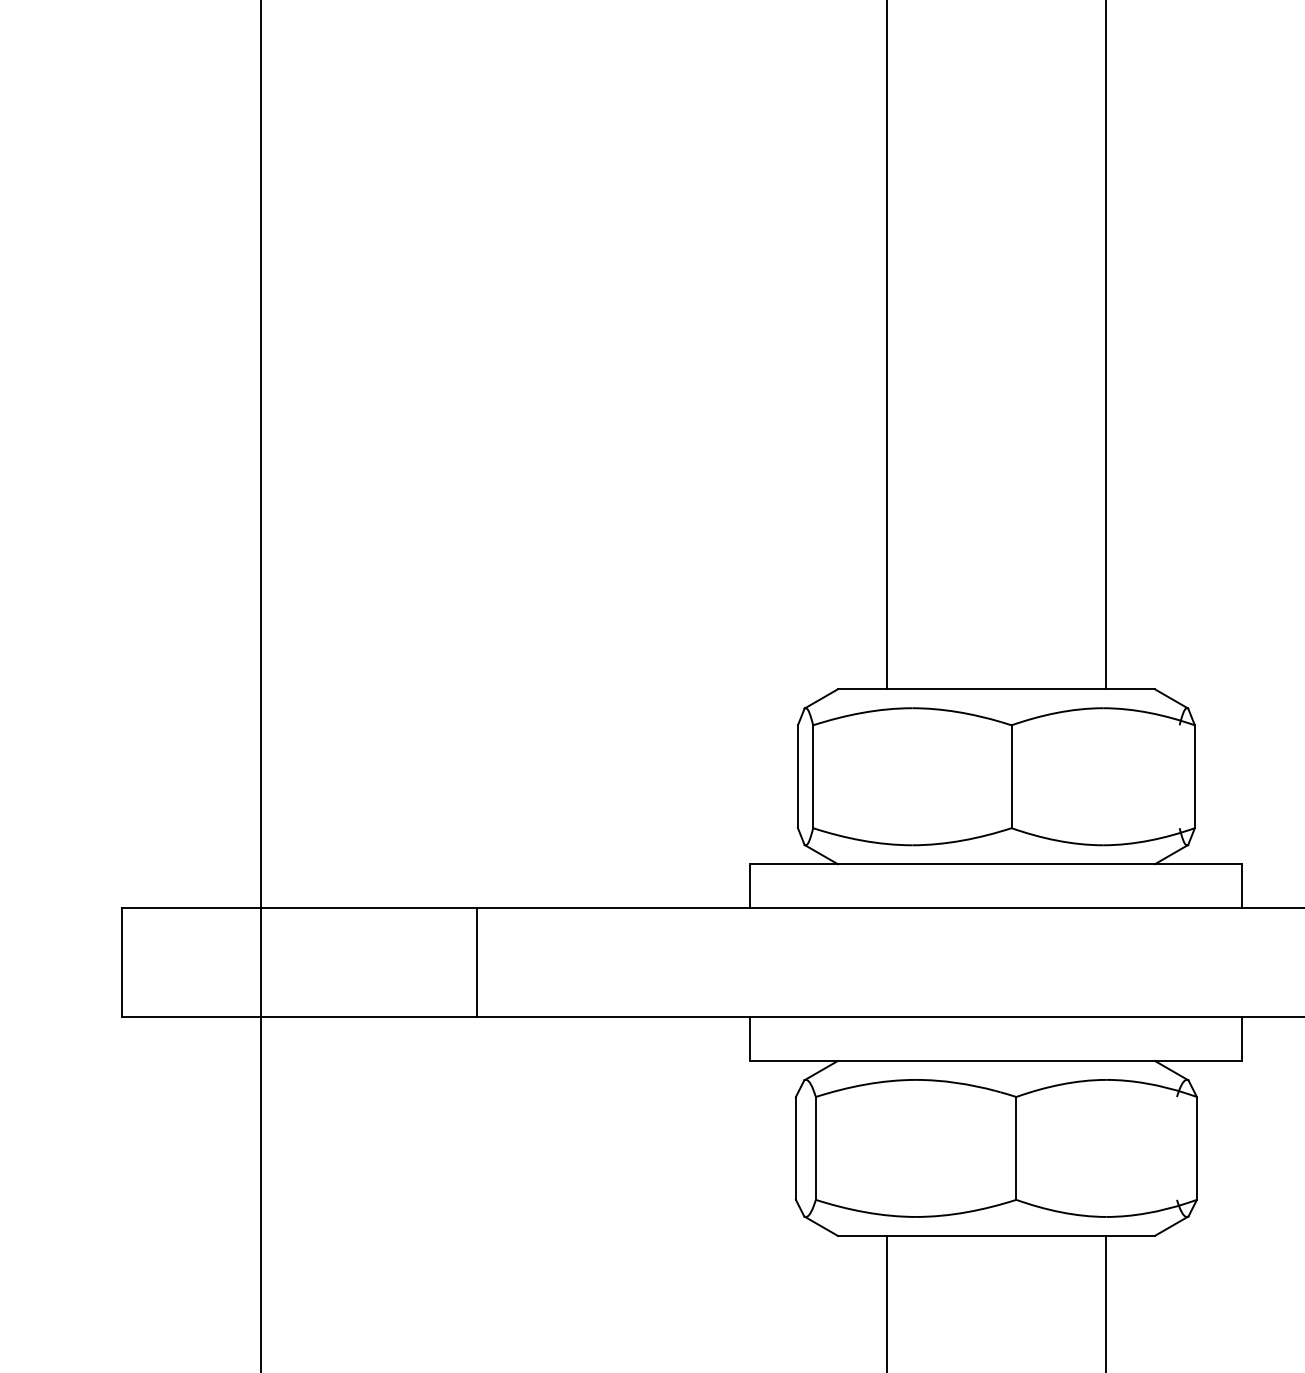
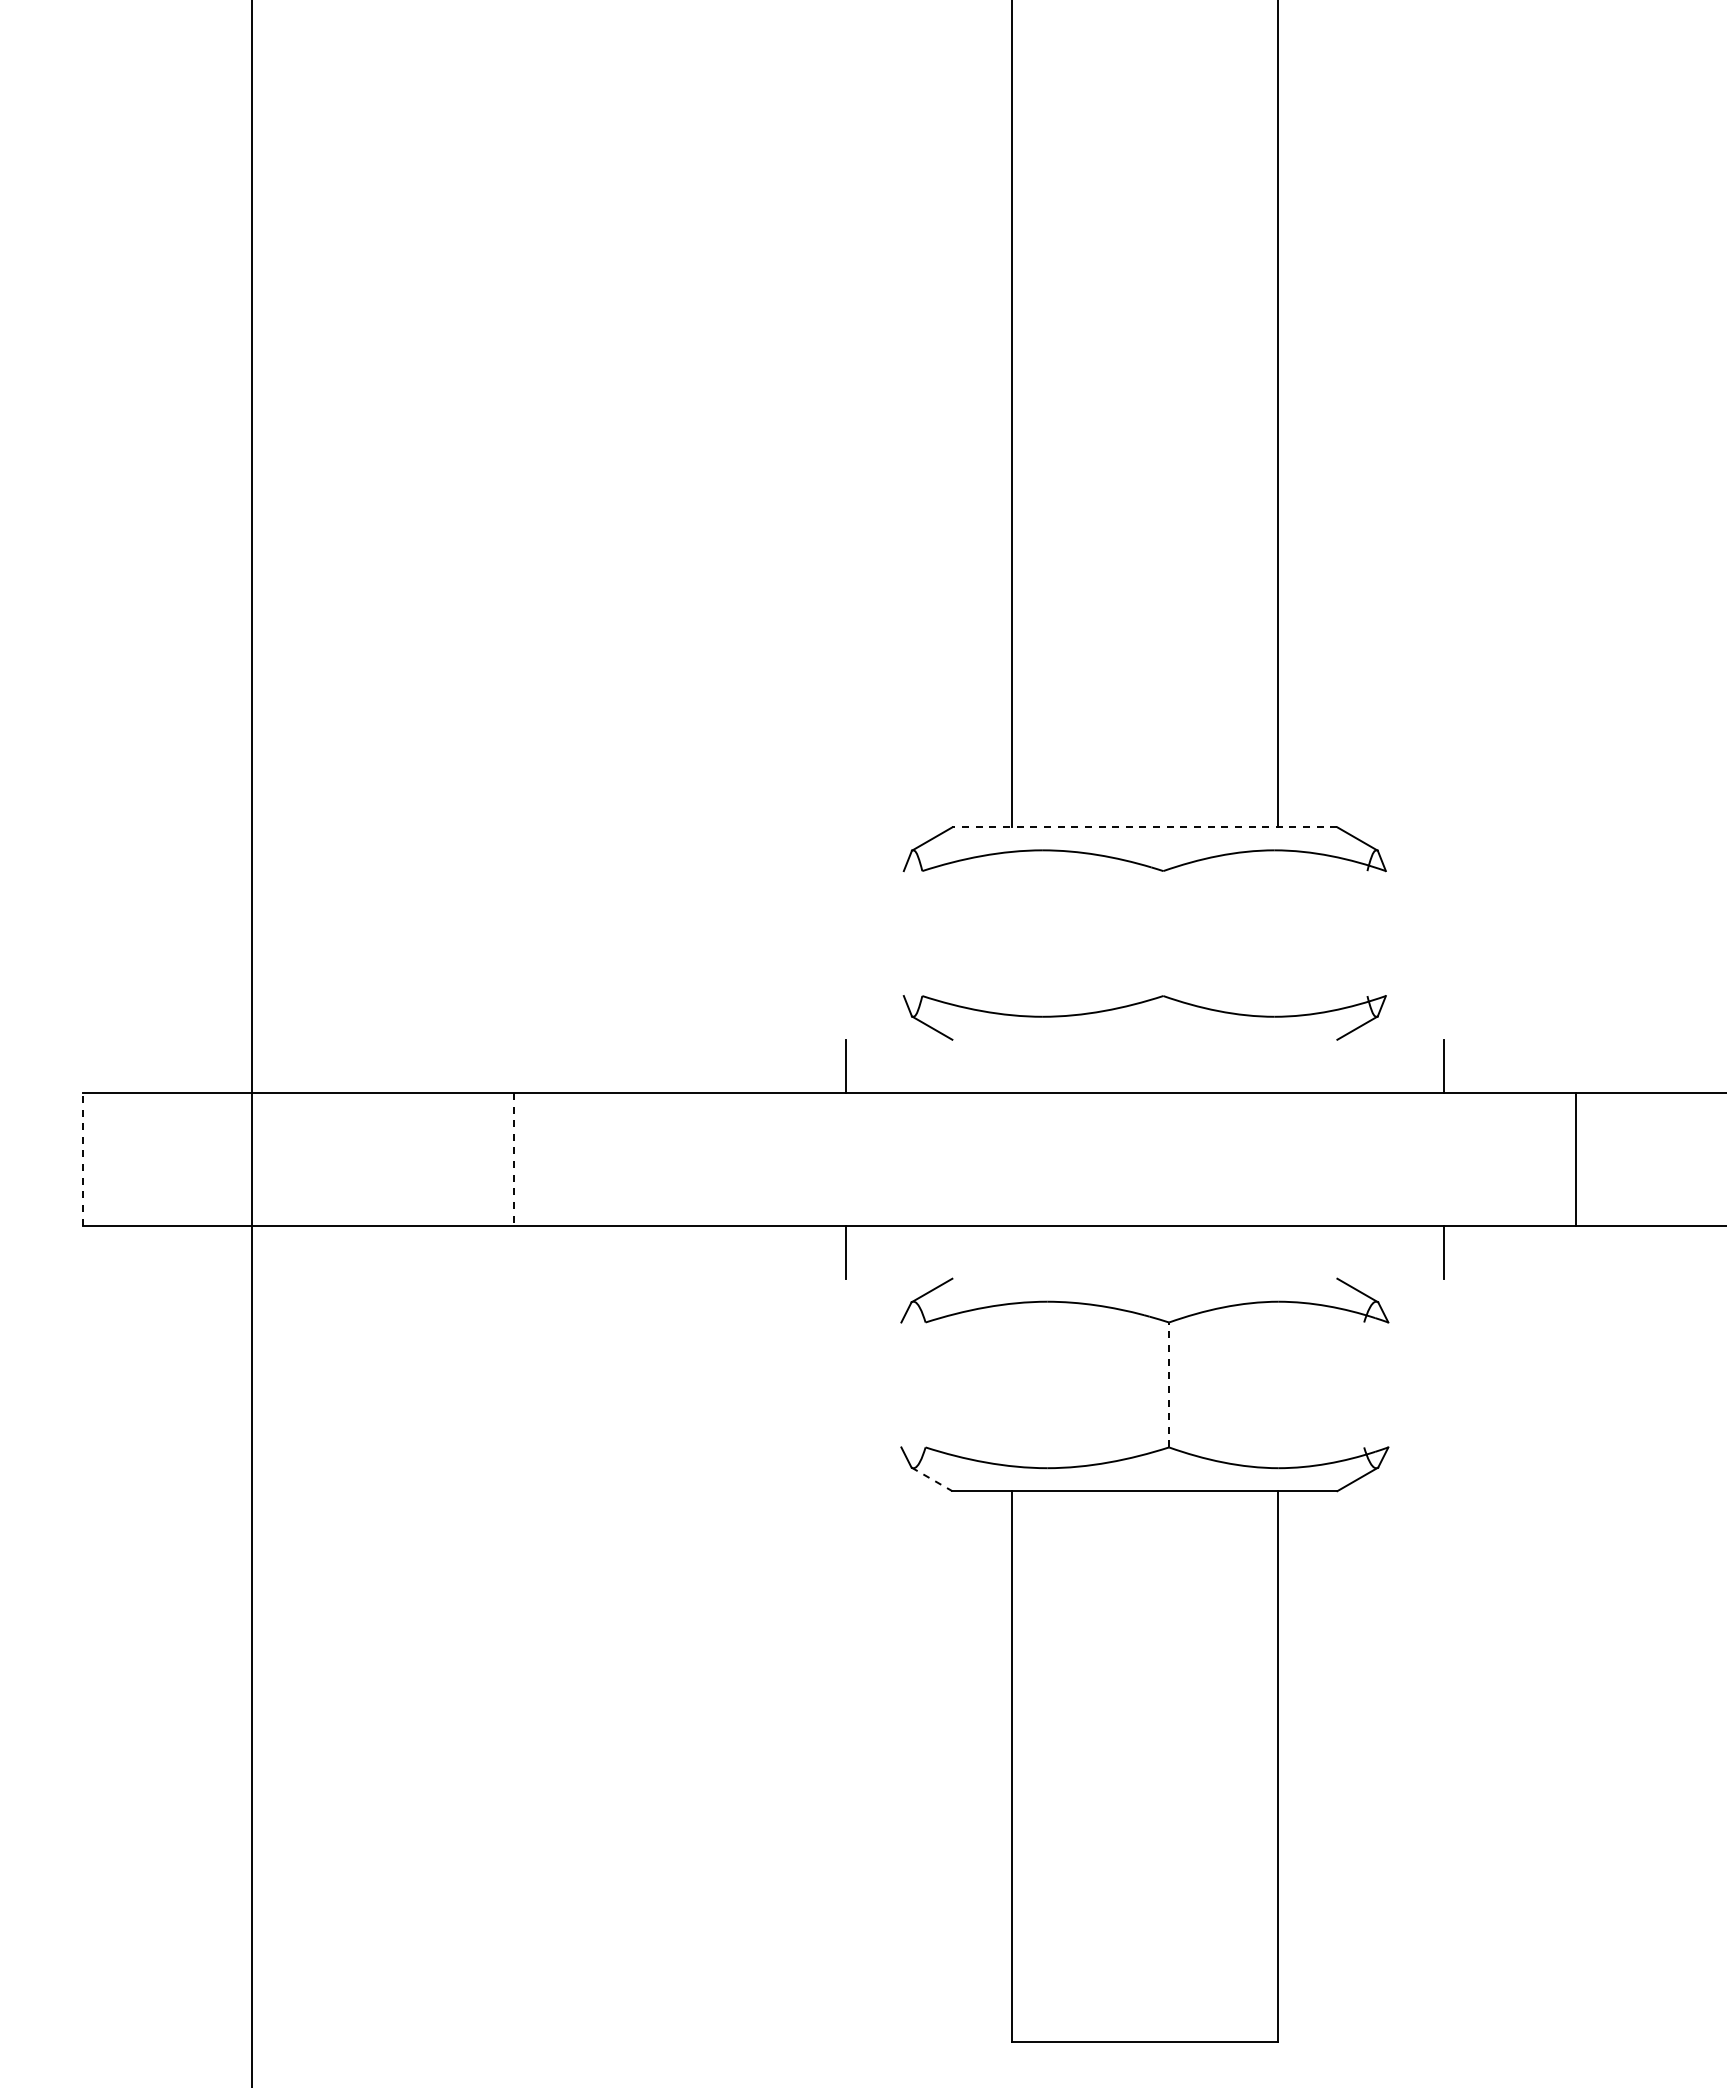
line: (996, 689) -> (1144, 827), solid -> dashed
line: (797, 776) -> (903, 933), removed
line: (813, 776) -> (922, 933), removed
line: (1011, 776) -> (1163, 933), removed
line: (1194, 776) -> (1385, 933), removed
line: (996, 863) -> (1144, 1039), removed
line: (121, 961) -> (82, 1158), solid -> dashed
line: (477, 962) -> (514, 1159), solid -> dashed
line: (996, 1060) -> (1144, 1278), removed
line: (796, 1148) -> (901, 1384), removed
line: (815, 1148) -> (925, 1384), removed
line: (1016, 1148) -> (1169, 1384), solid -> dashed
line: (1197, 1148) -> (1388, 1384), removed
line: (820, 1226) -> (931, 1479), solid -> dashed

